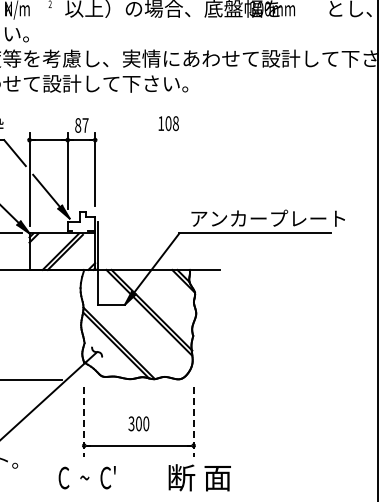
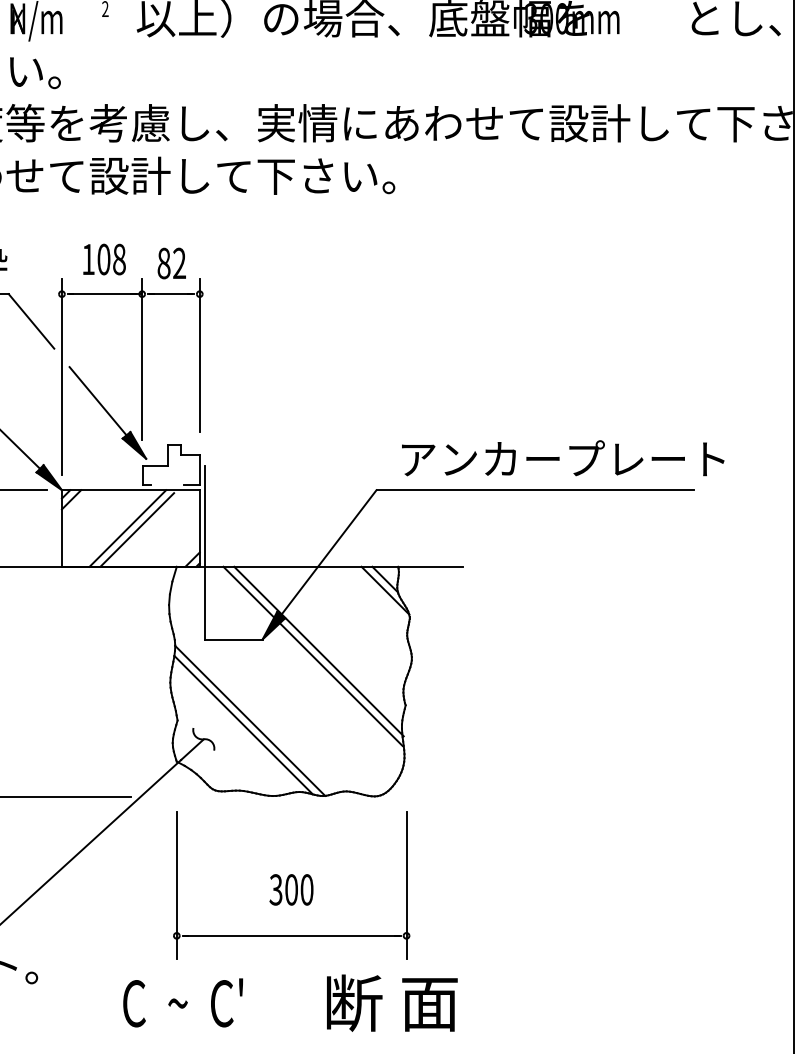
text: (168, 123) -> (103, 259), moved
text: (85, 125) -> (179, 263), 87 -> 82
line: (84, 421) -> (177, 884), dashed -> solid
line: (193, 421) -> (406, 884), dashed -> solid
text: (199, 477) -> (391, 1002), moved

